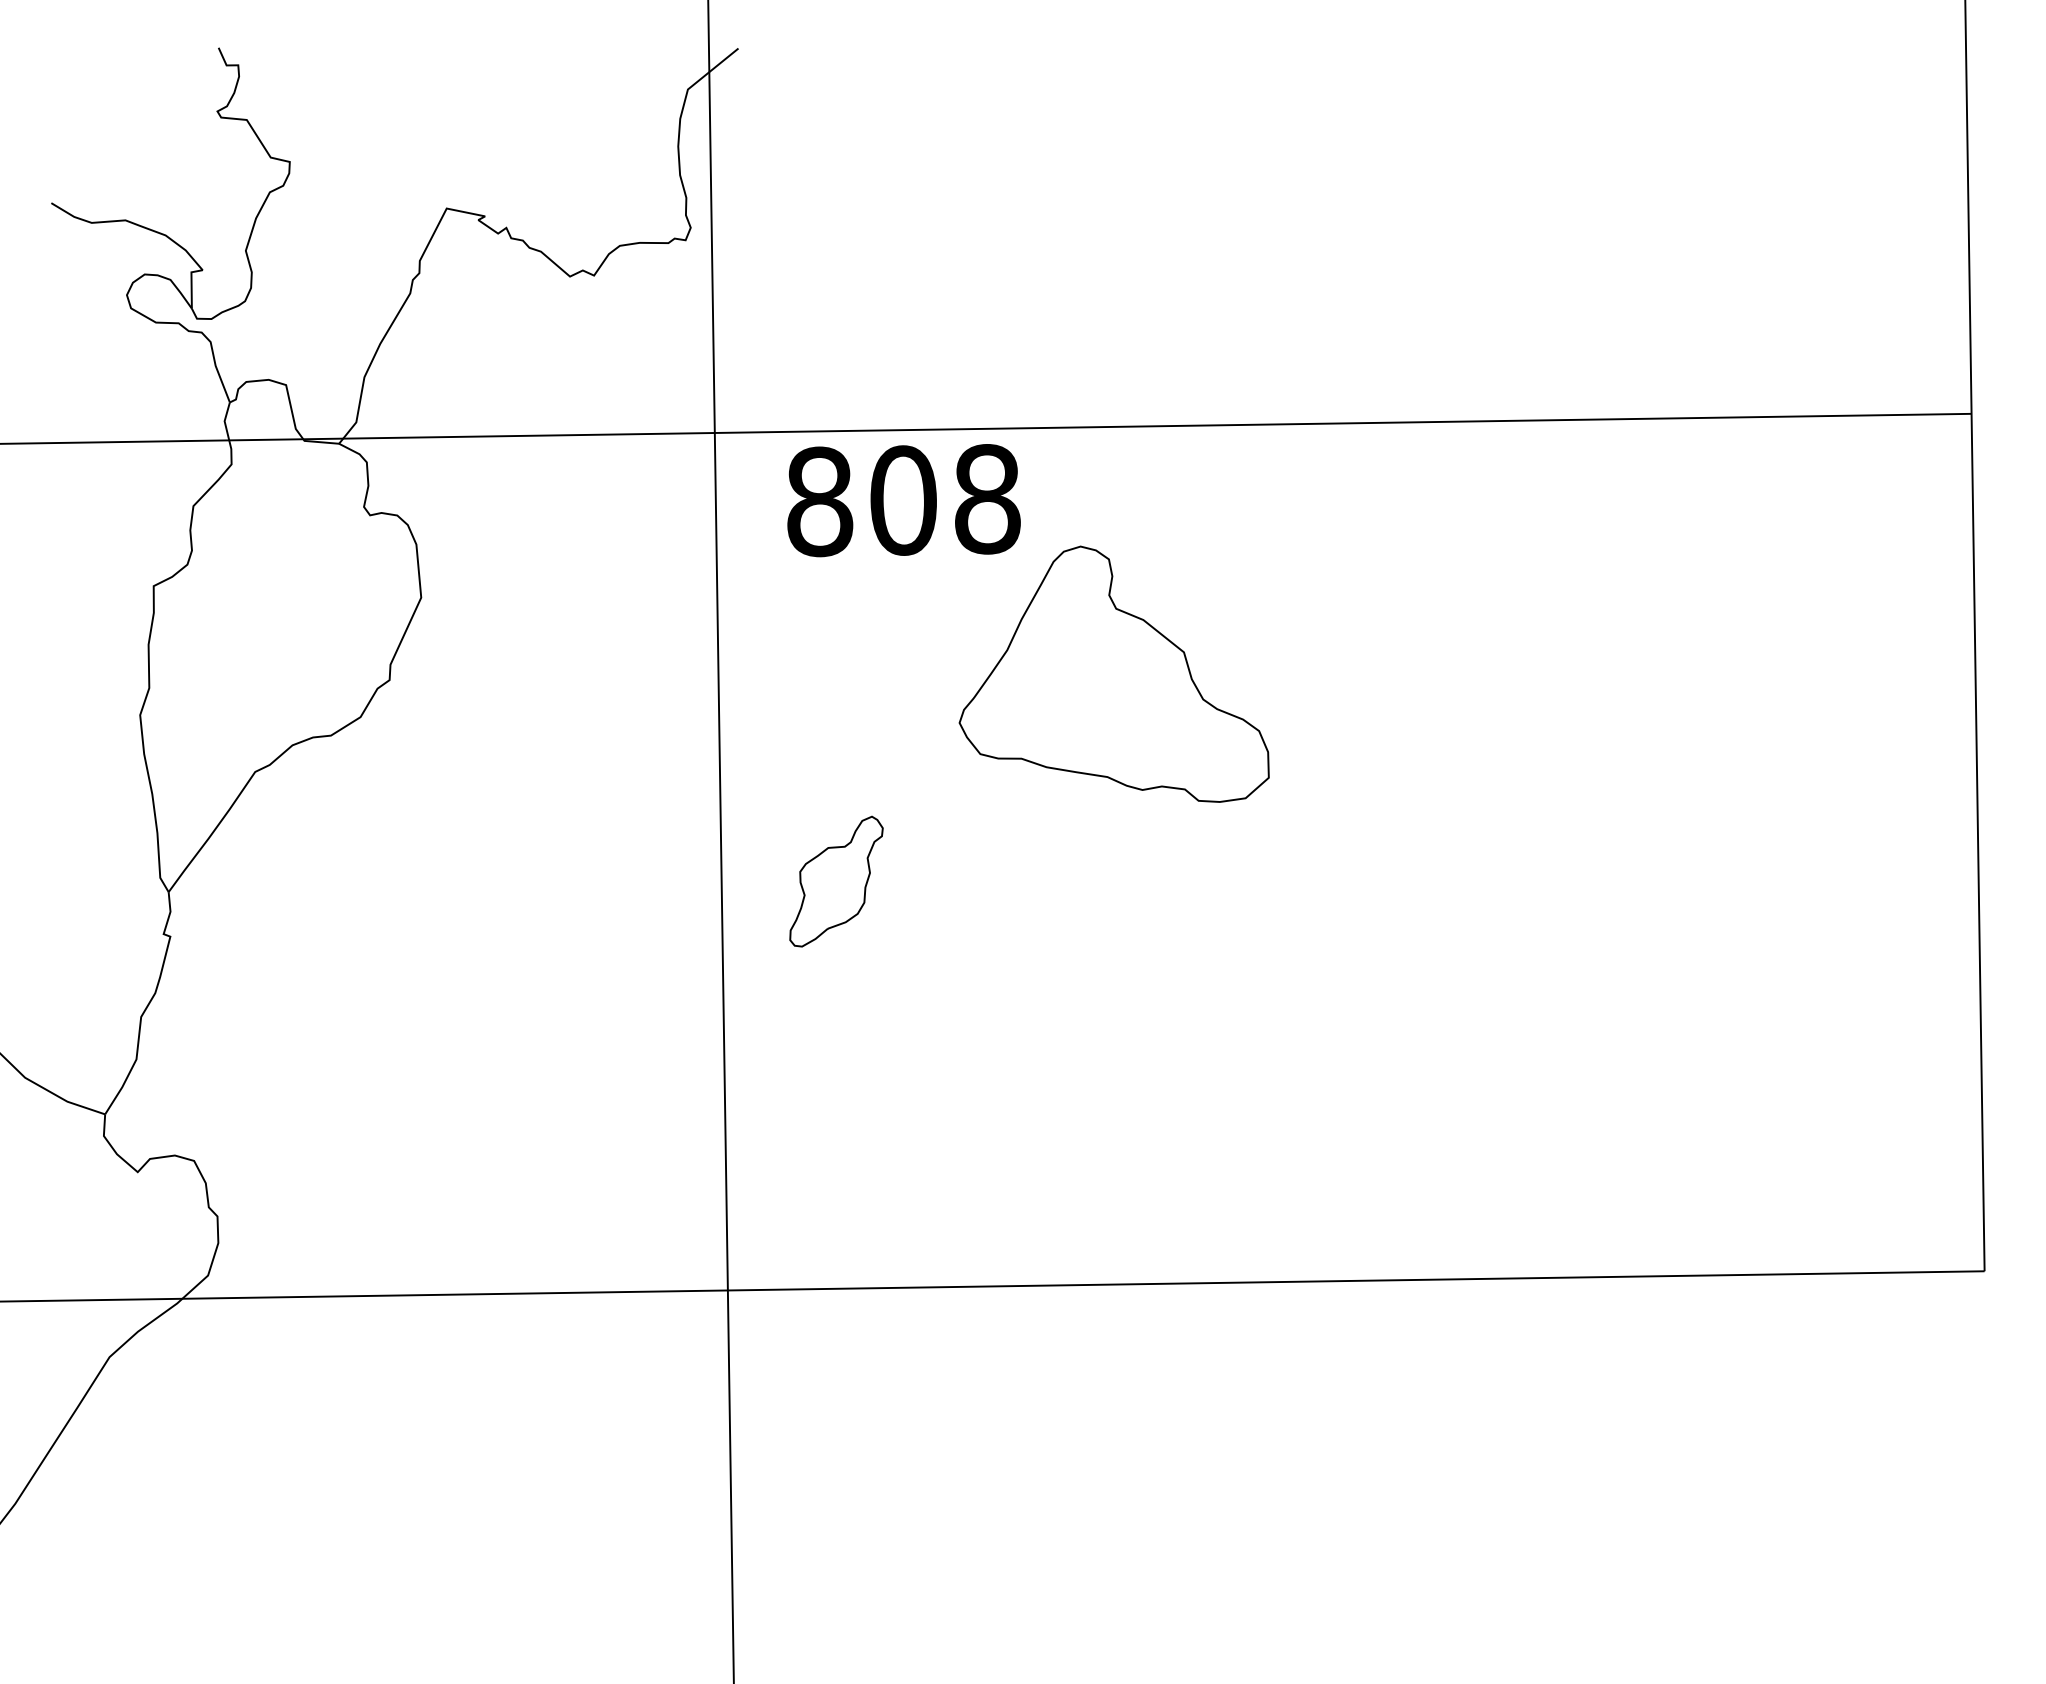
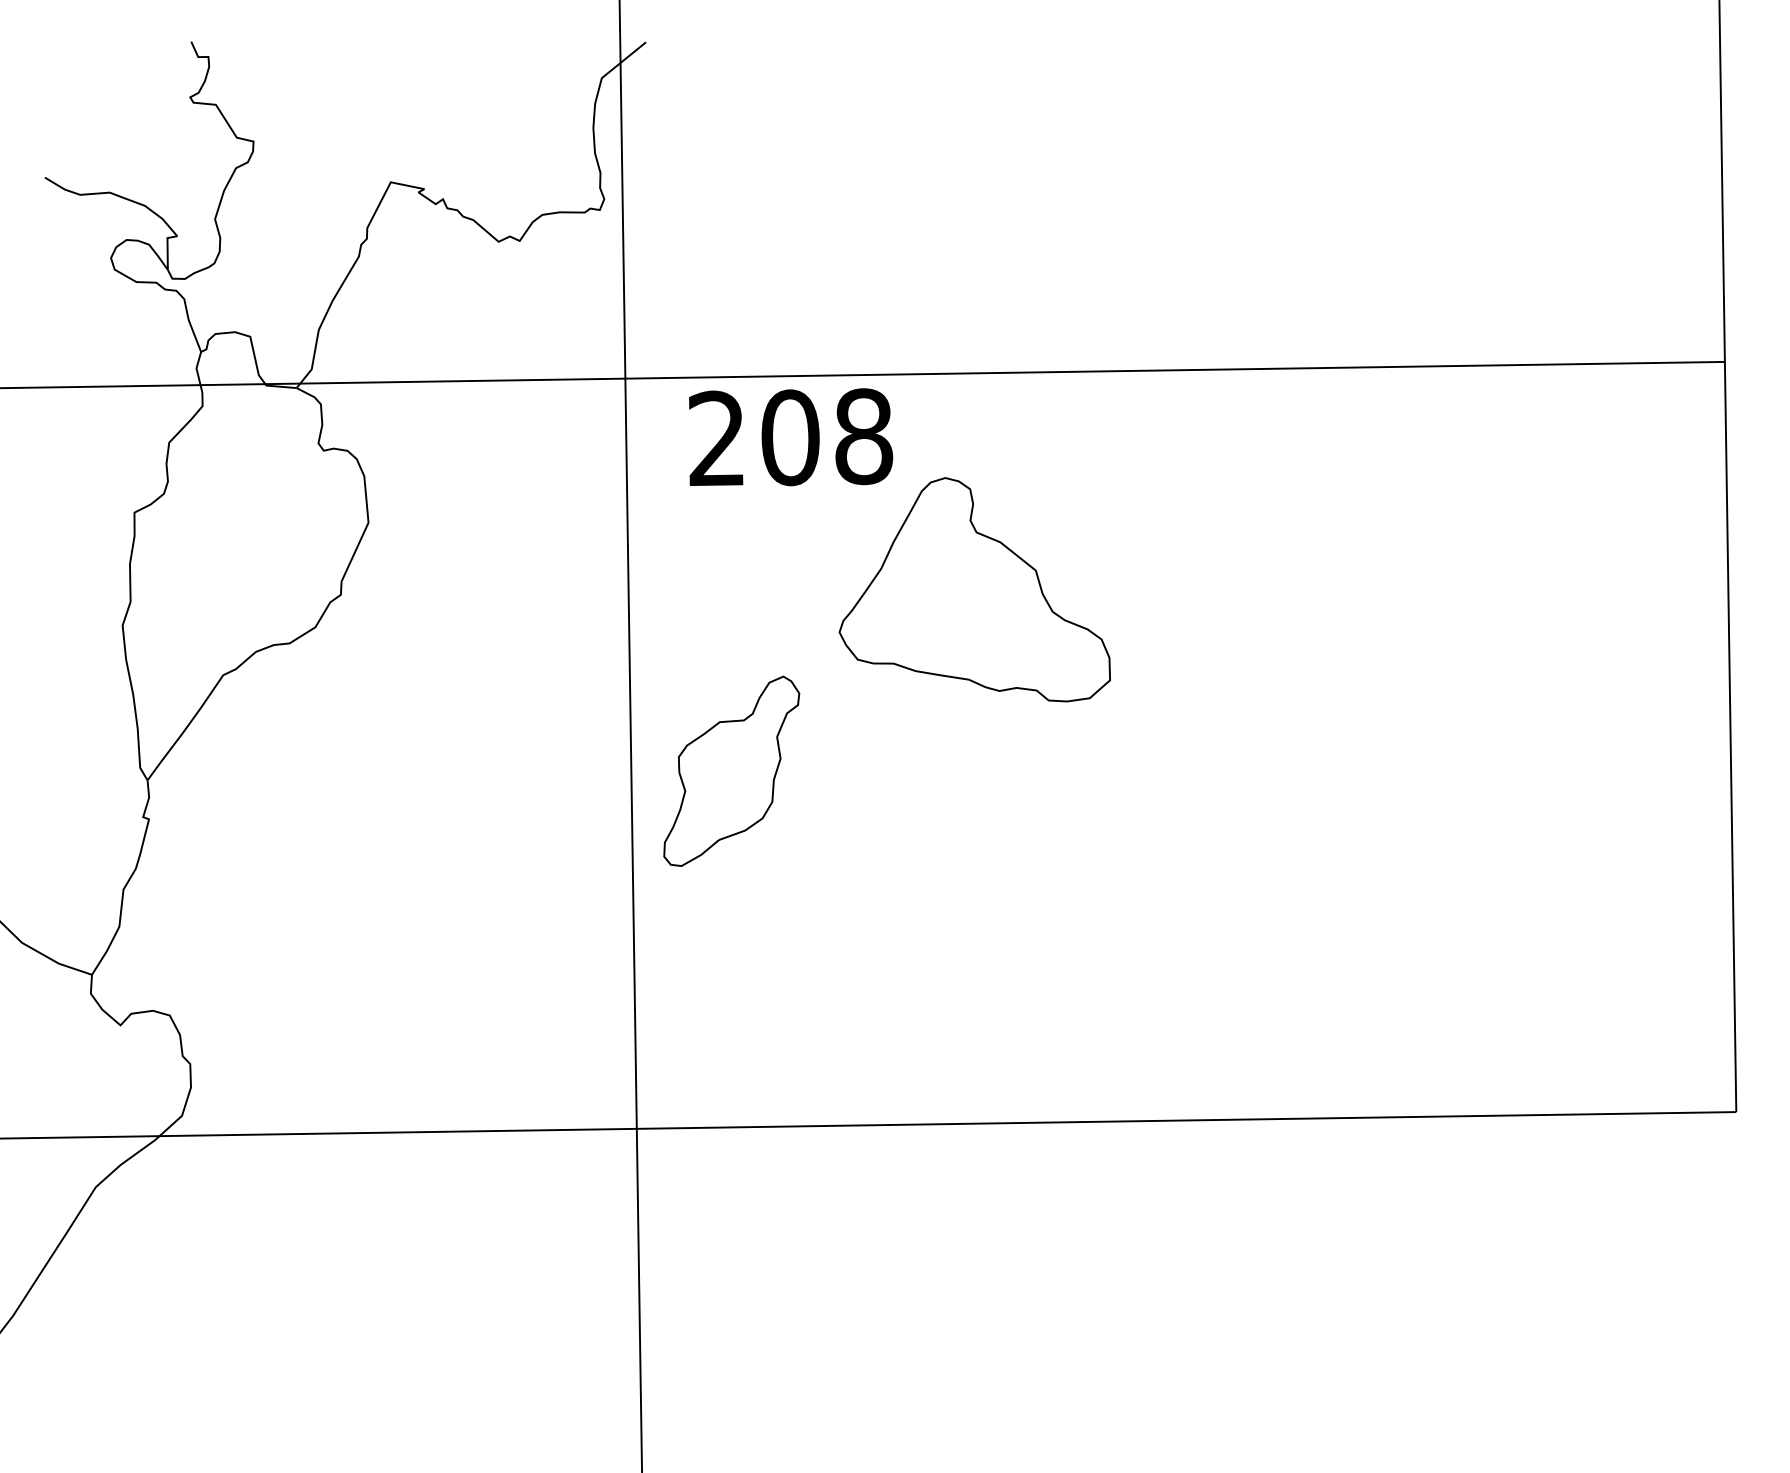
text: (820, 501) -> (717, 438), 808 -> 208
part: (836, 880) -> (731, 770), size x1.67

